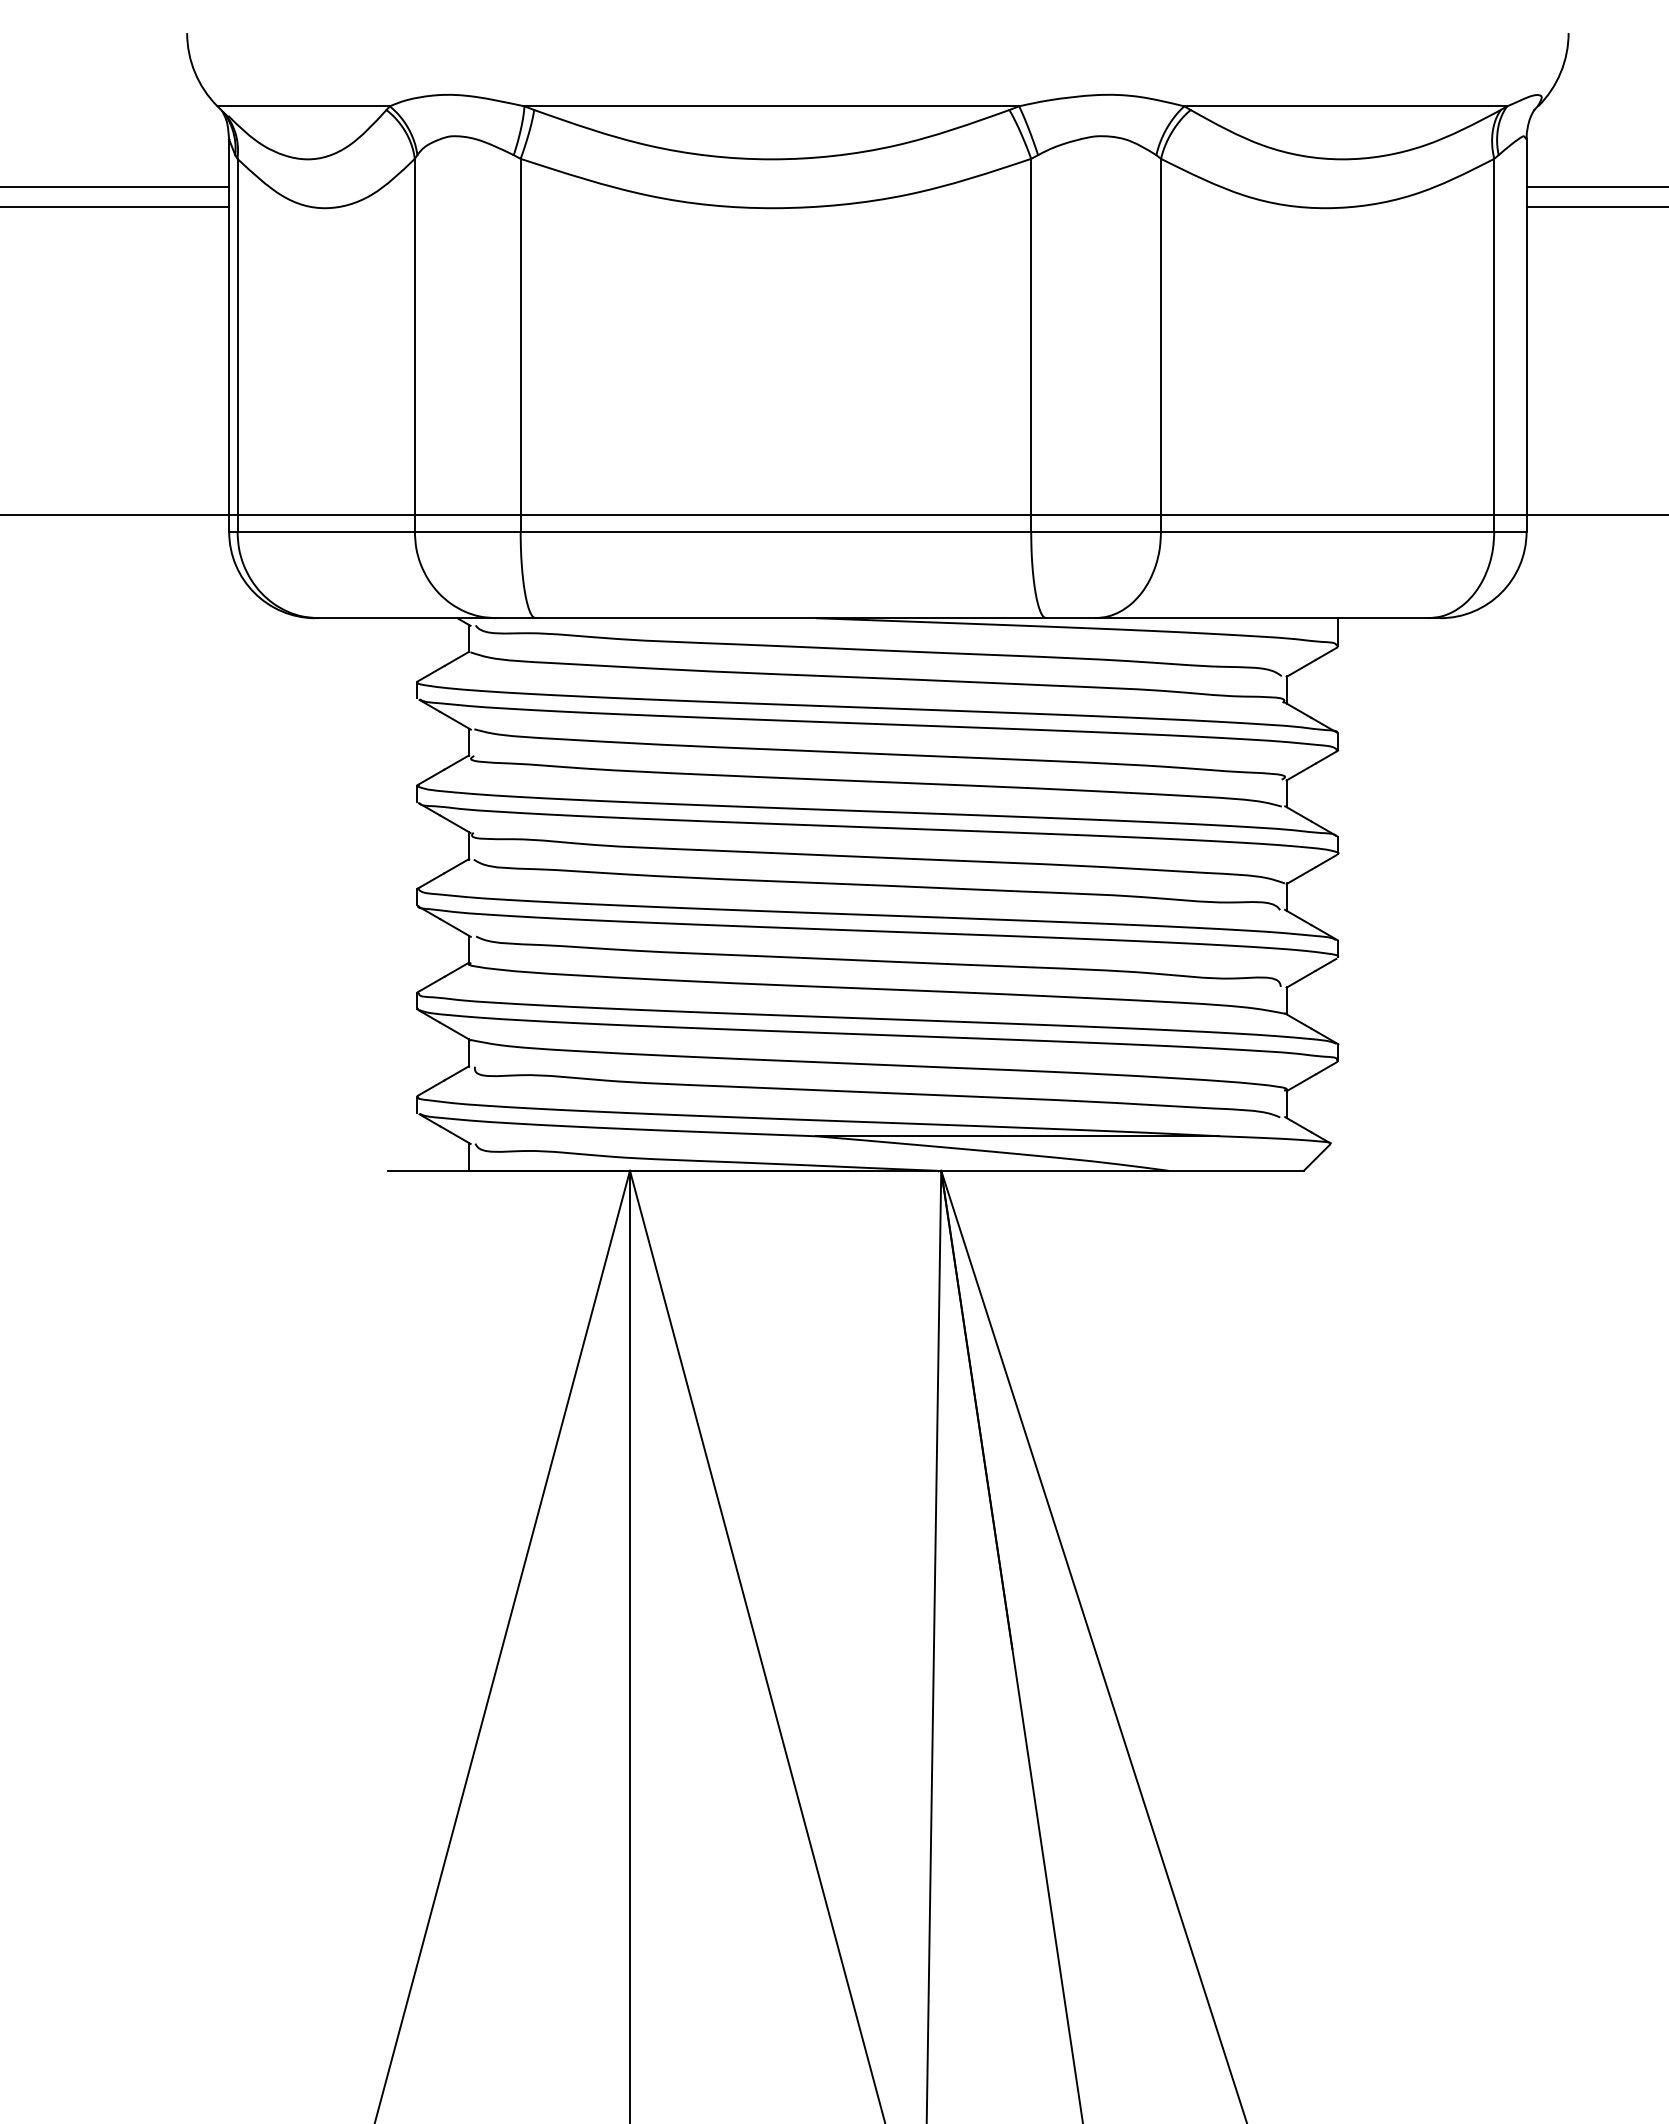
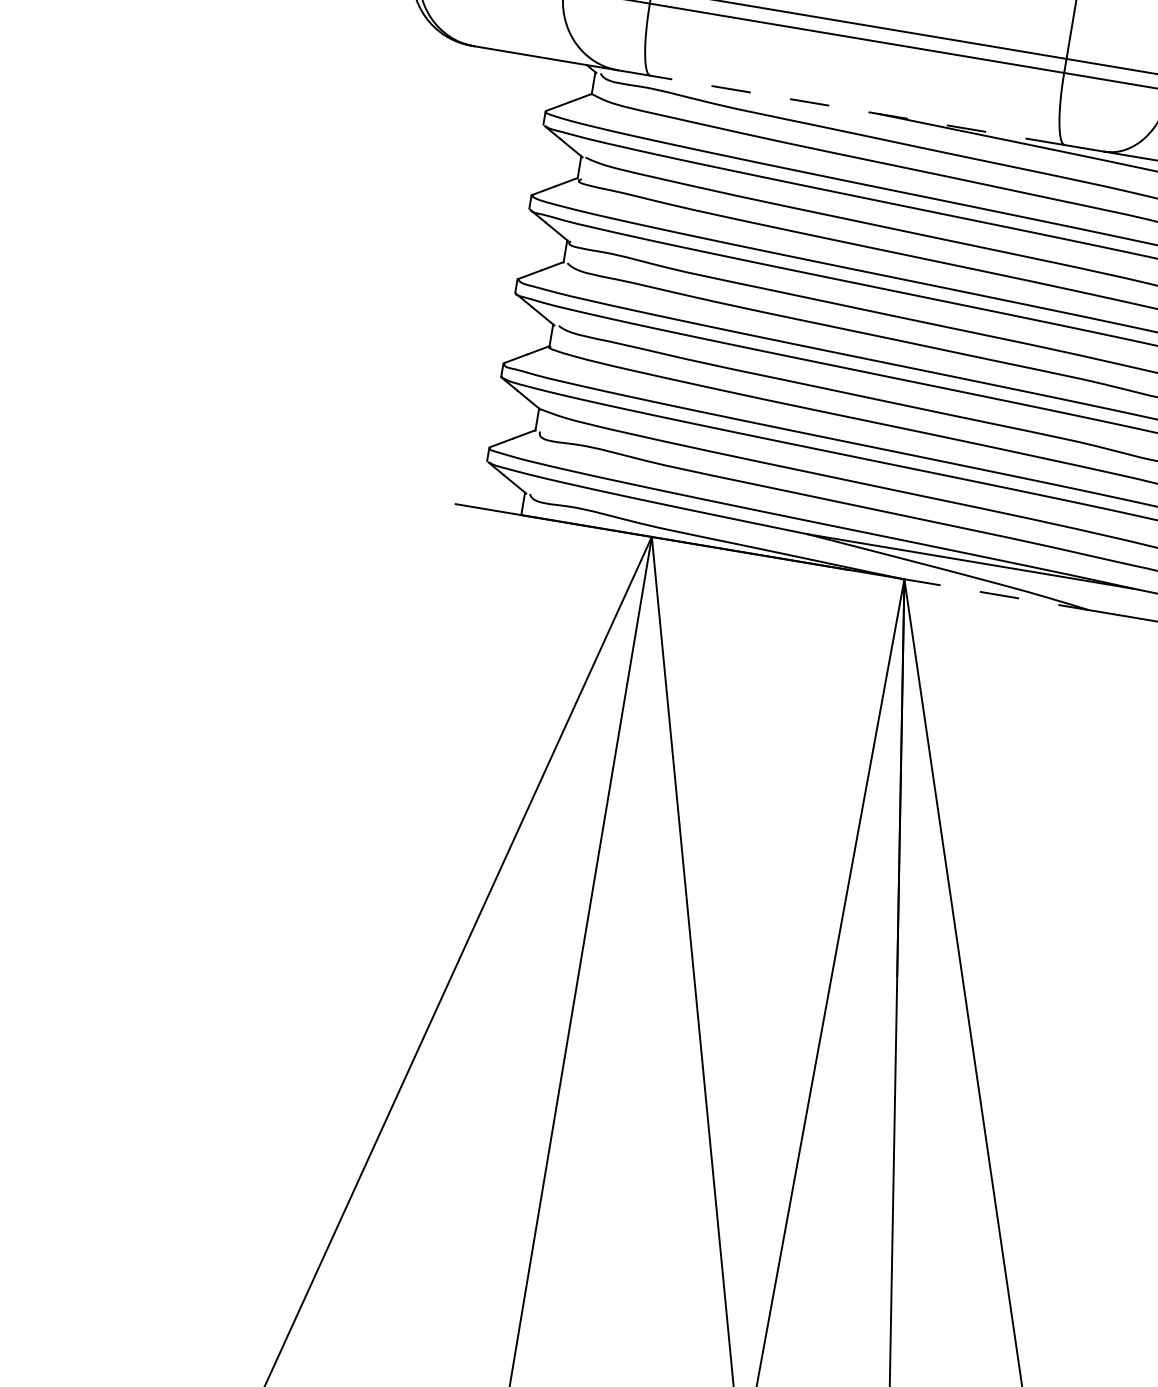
line: (790, 618) -> (857, 110), solid -> dashed
line: (1053, 1170) -> (995, 594), solid -> dashed

